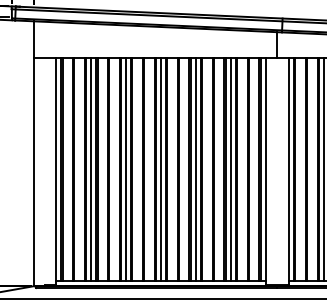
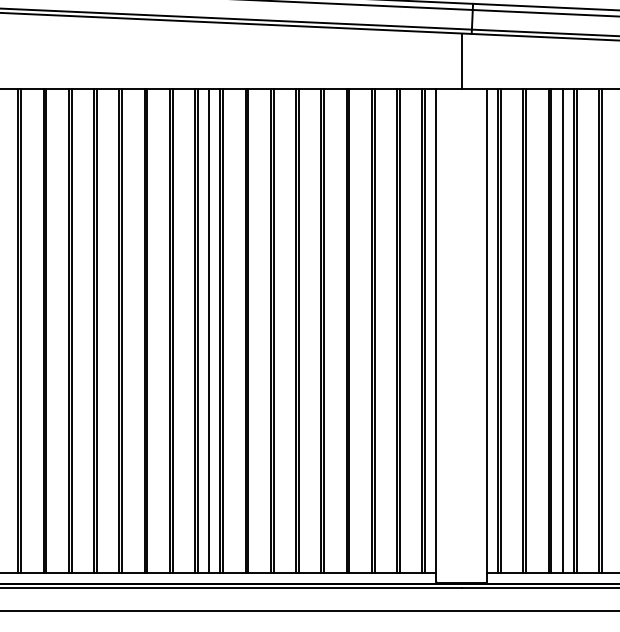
line: (91, 169) -> (58, 331), removed
line: (126, 169) -> (134, 331), removed
line: (195, 169) -> (284, 331), removed
line: (230, 169) -> (360, 331), removed

